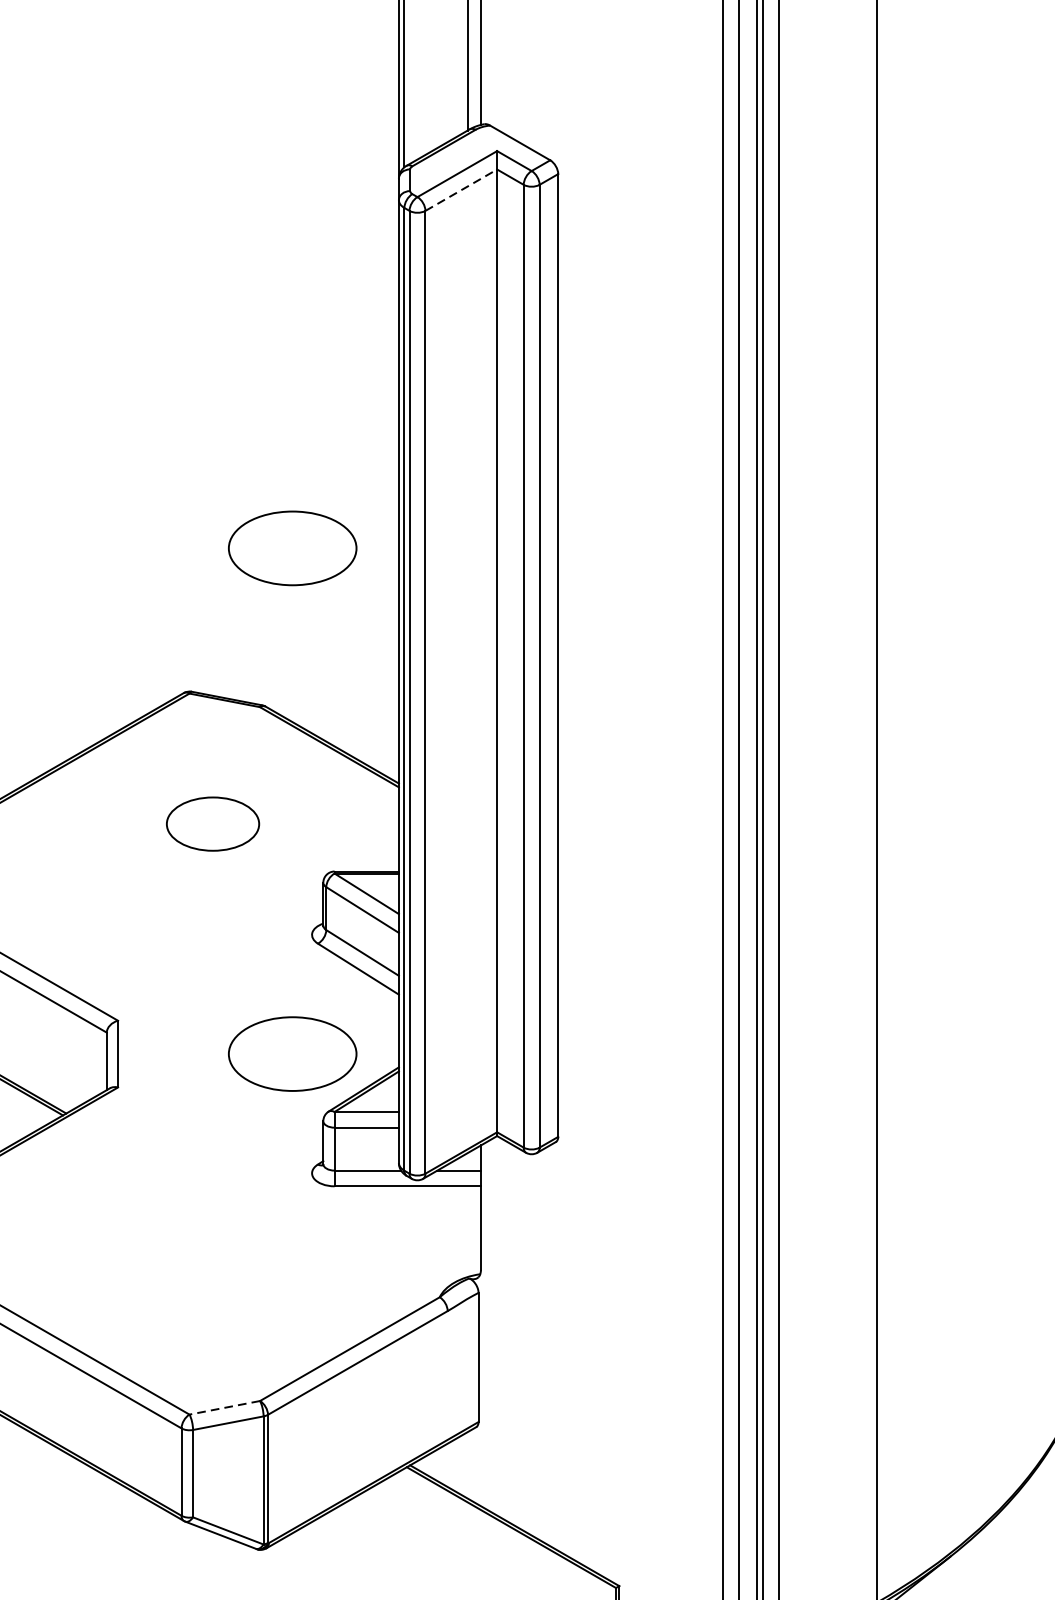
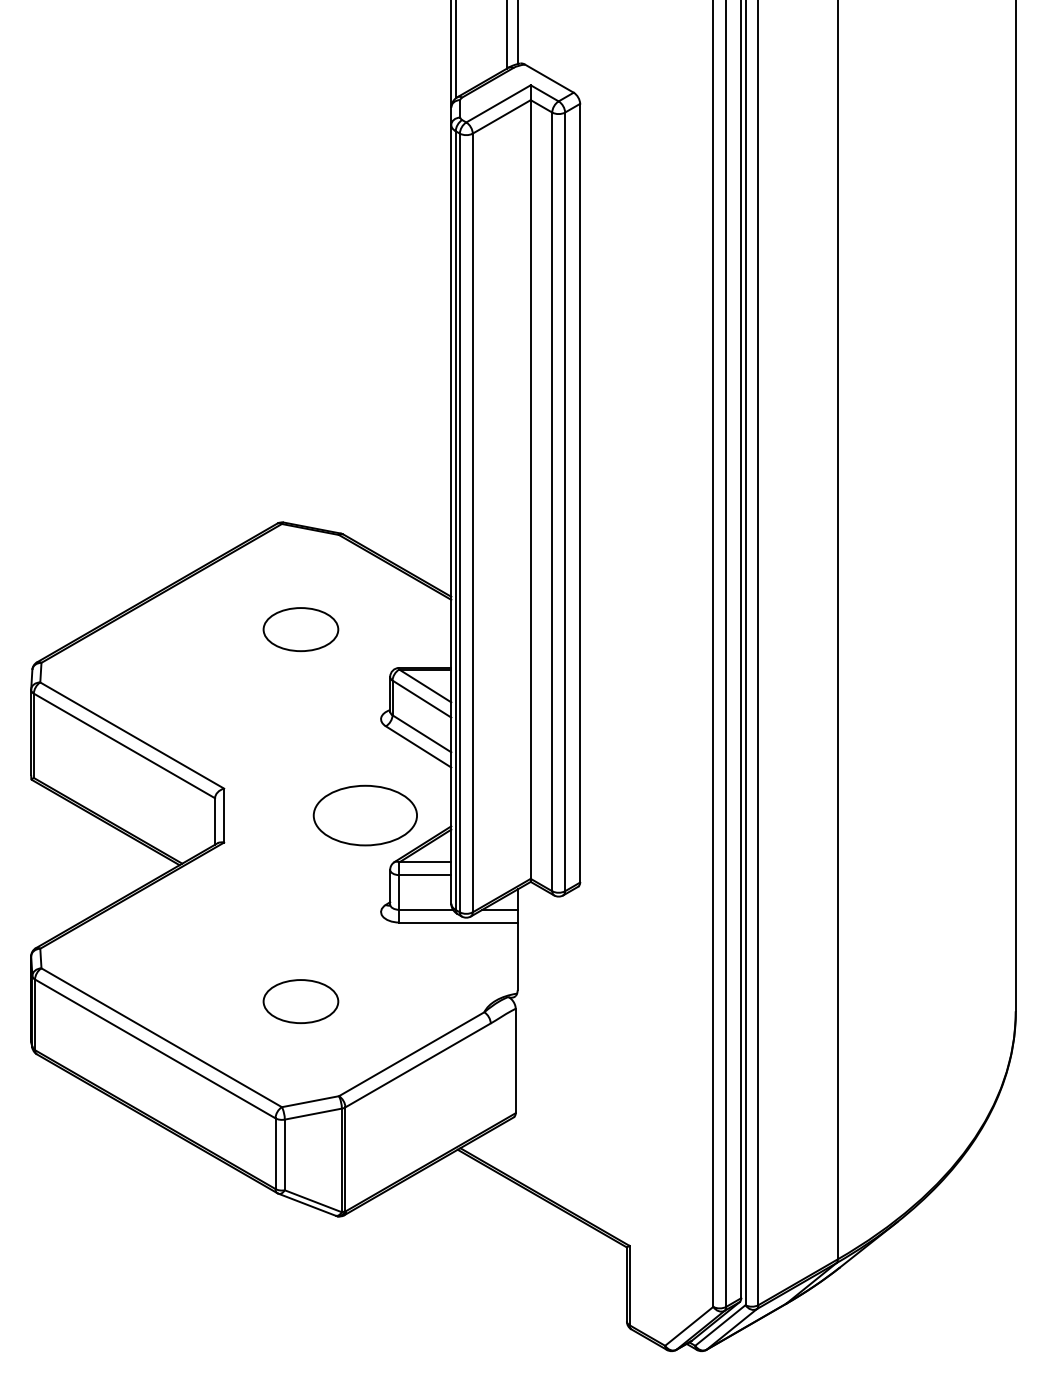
line: (462, 189) -> (502, 116), dashed -> solid
part: (291, 548) -> (364, 406), removed
part: (212, 1283) -> (300, 1001), added
line: (223, 1407) -> (309, 1101), dashed -> solid

